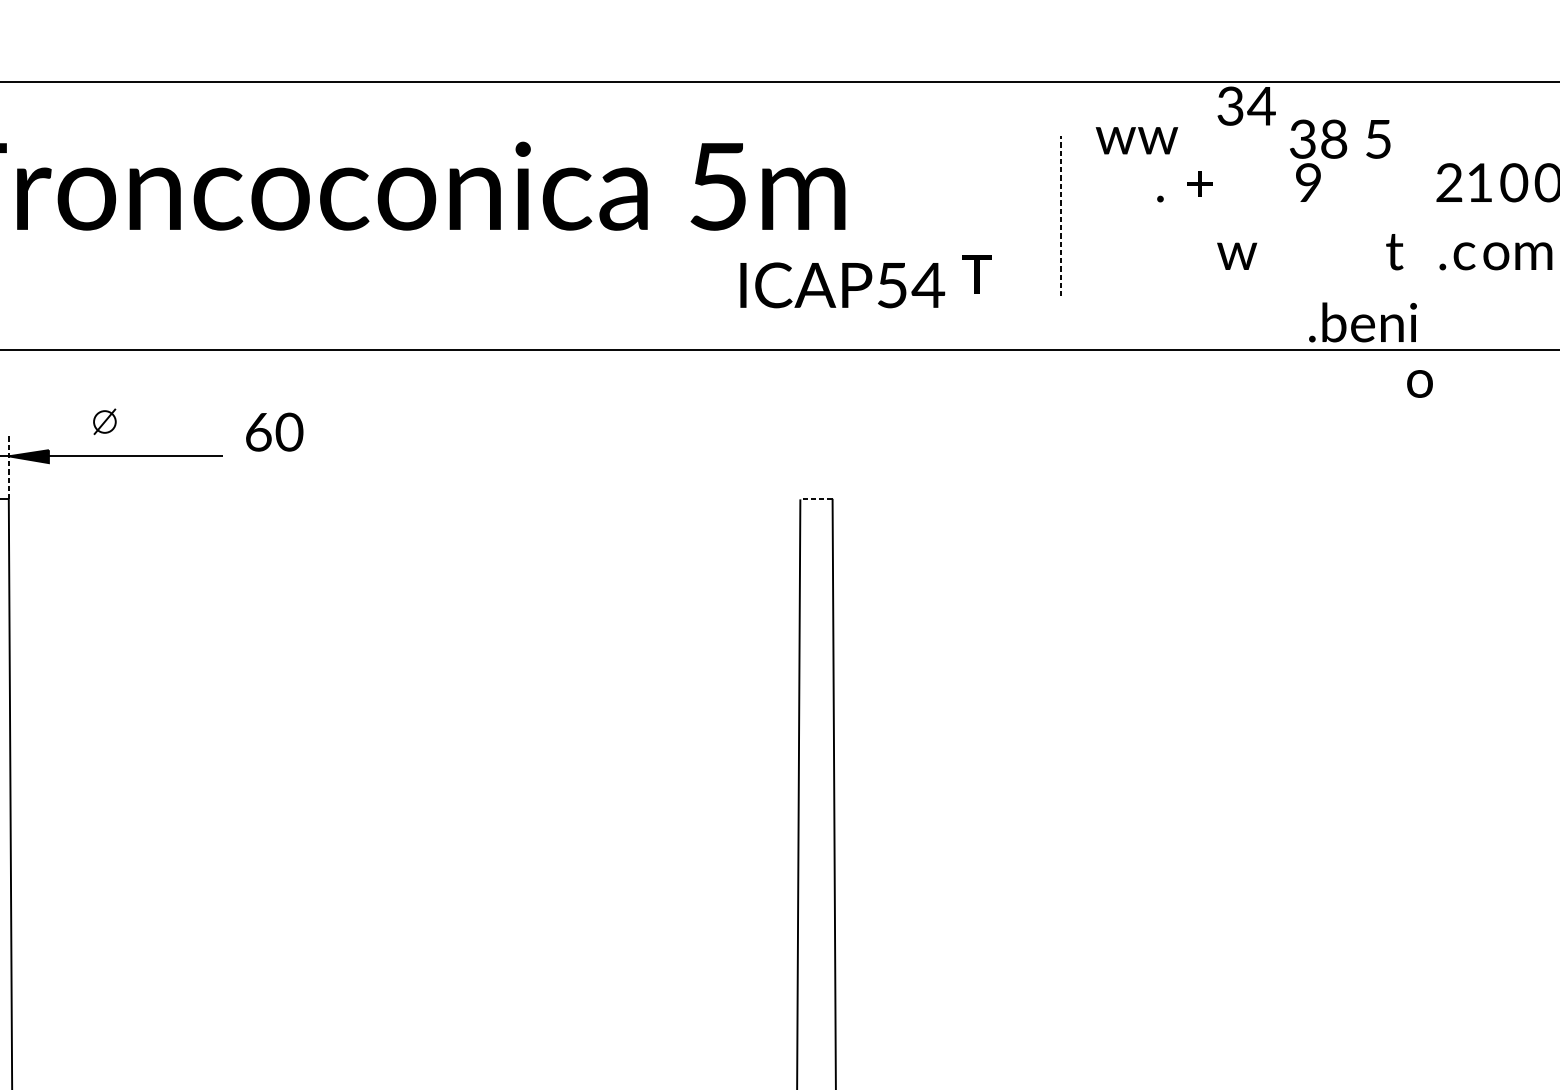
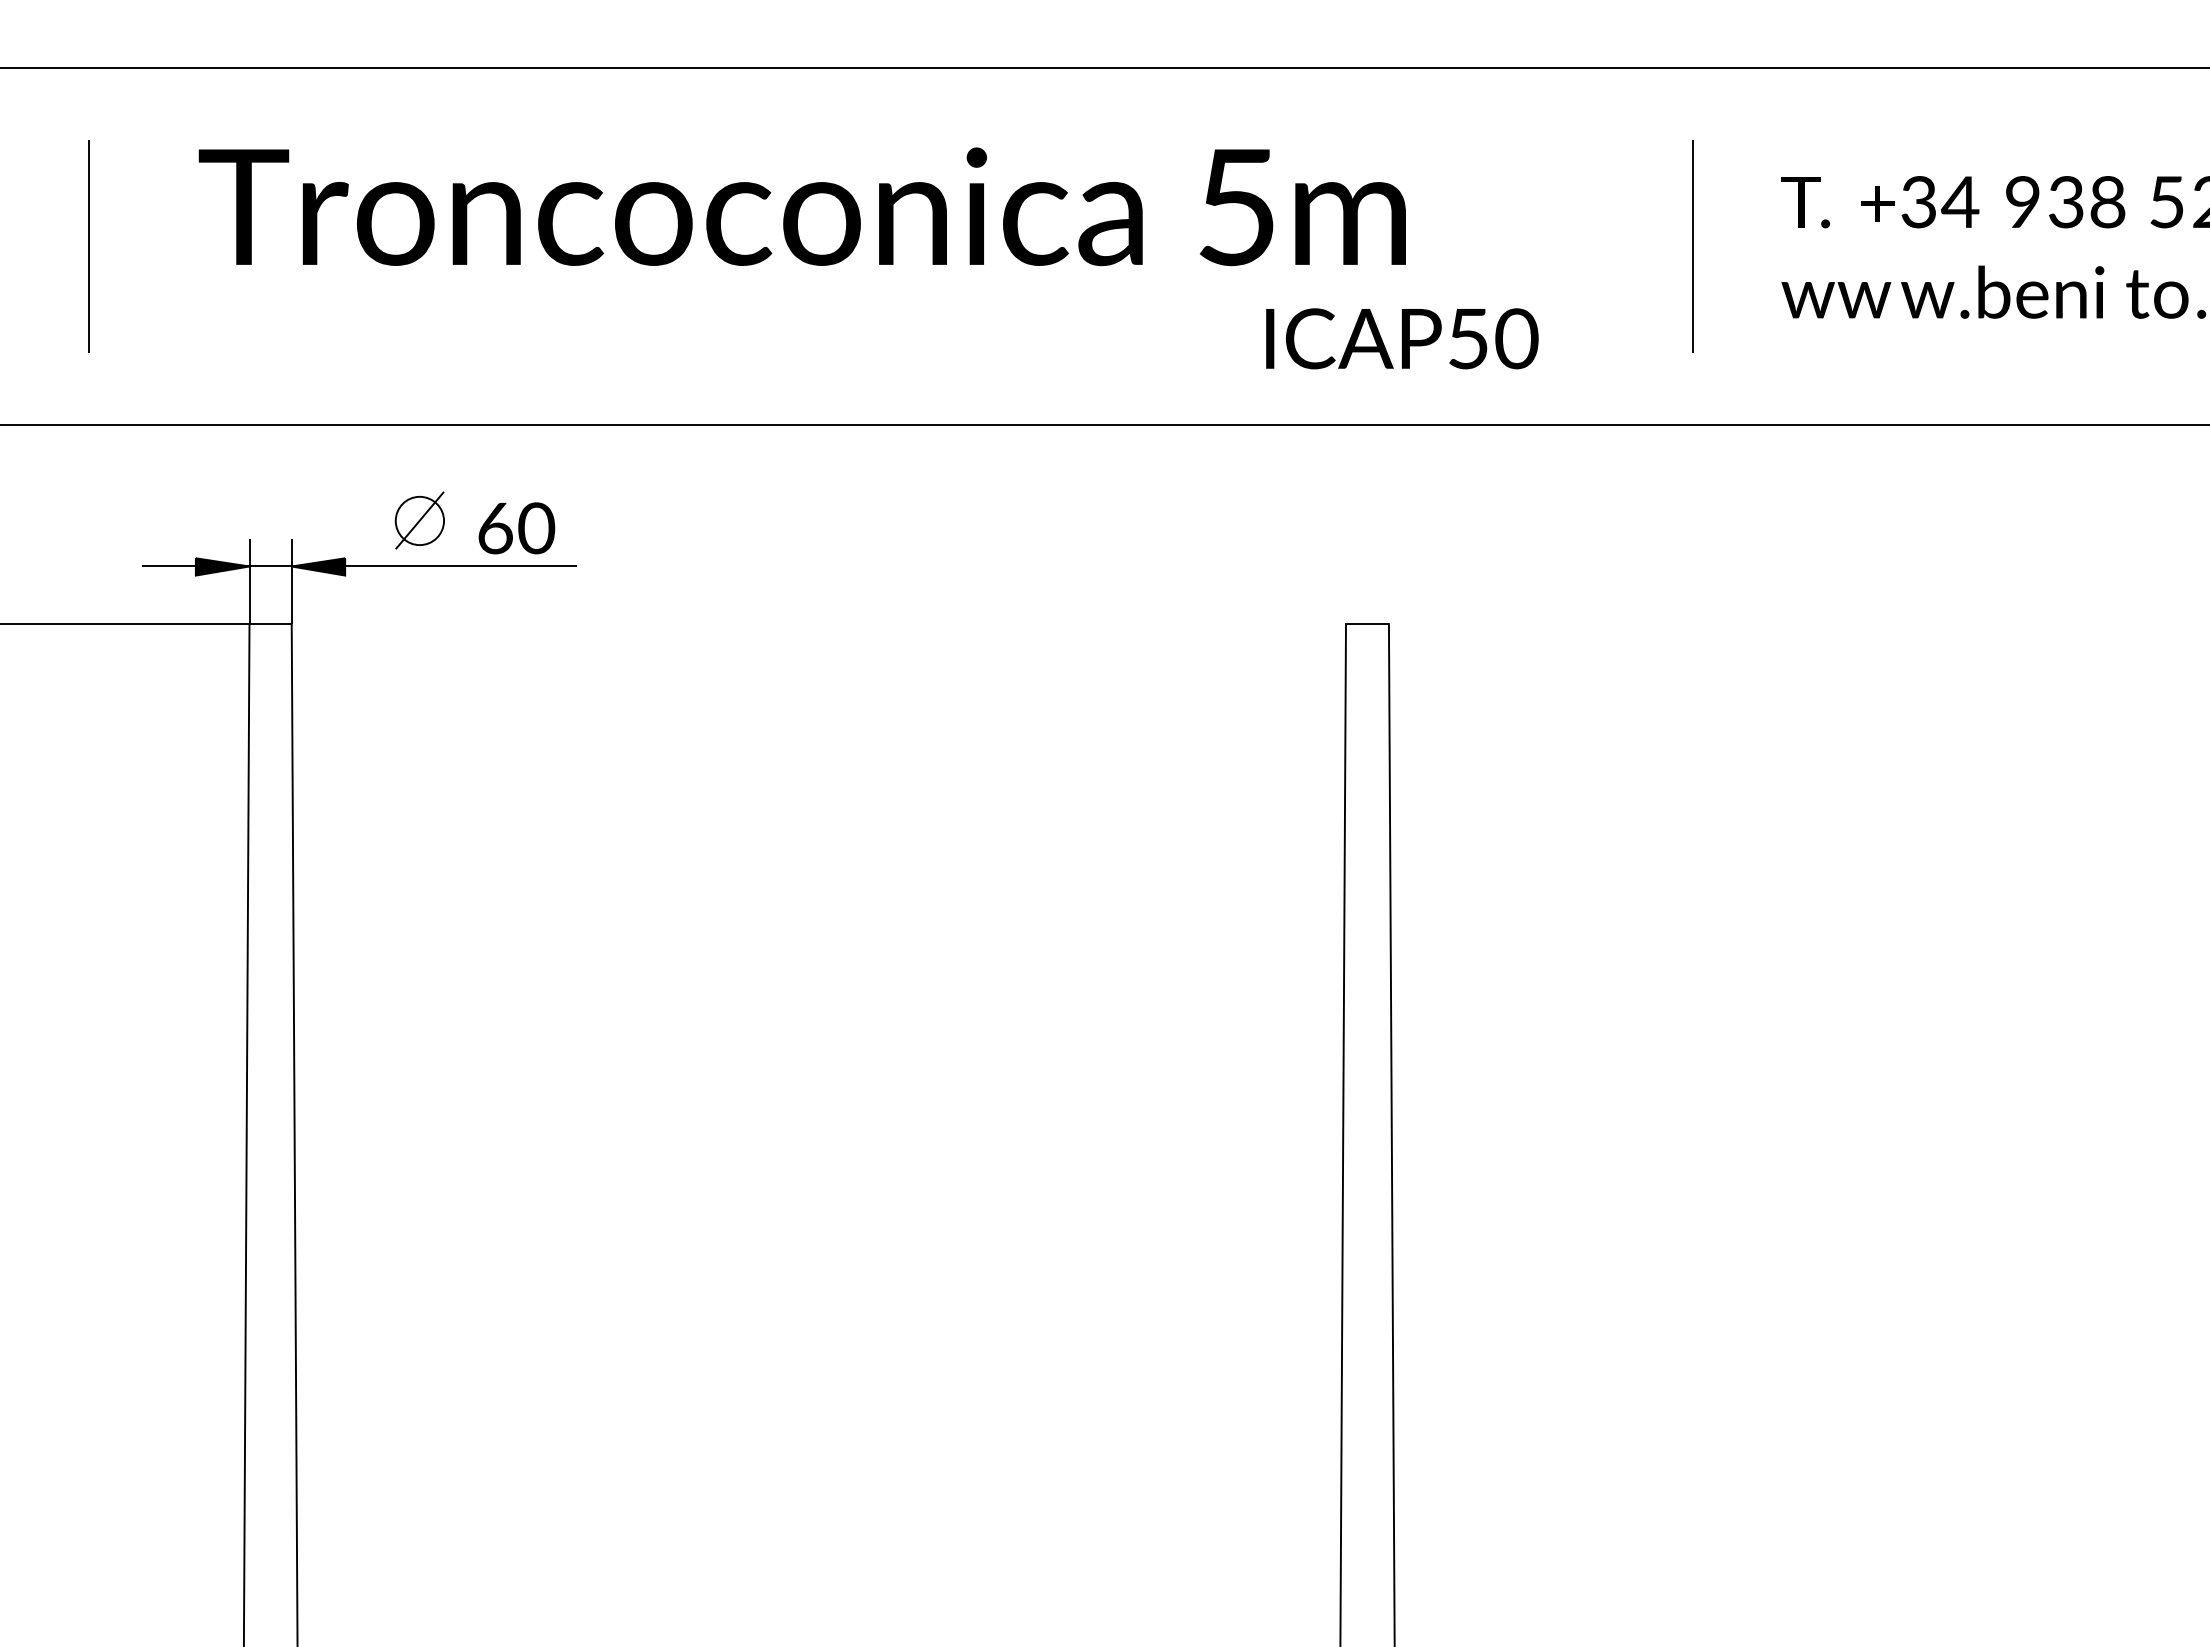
text: (1246, 106) -> (1940, 202), moved
text: (1339, 139) -> (2115, 202), moved
text: (1137, 140) -> (1836, 300), moved
line: (1060, 216) -> (1692, 246), dashed -> solid
text: (976, 274) -> (1800, 202), moved
text: (927, 285) -> (1515, 338), ICAP54 -> ICAP50
text: (1363, 321) -> (2032, 291), moved
text: (1420, 383) -> (2171, 299), moved
part: (104, 421) -> (419, 520), size x1.67
text: (274, 432) -> (516, 528), moved
line: (8, 467) -> (291, 581), dashed -> solid
line: (816, 499) -> (1367, 623), dashed -> solid

